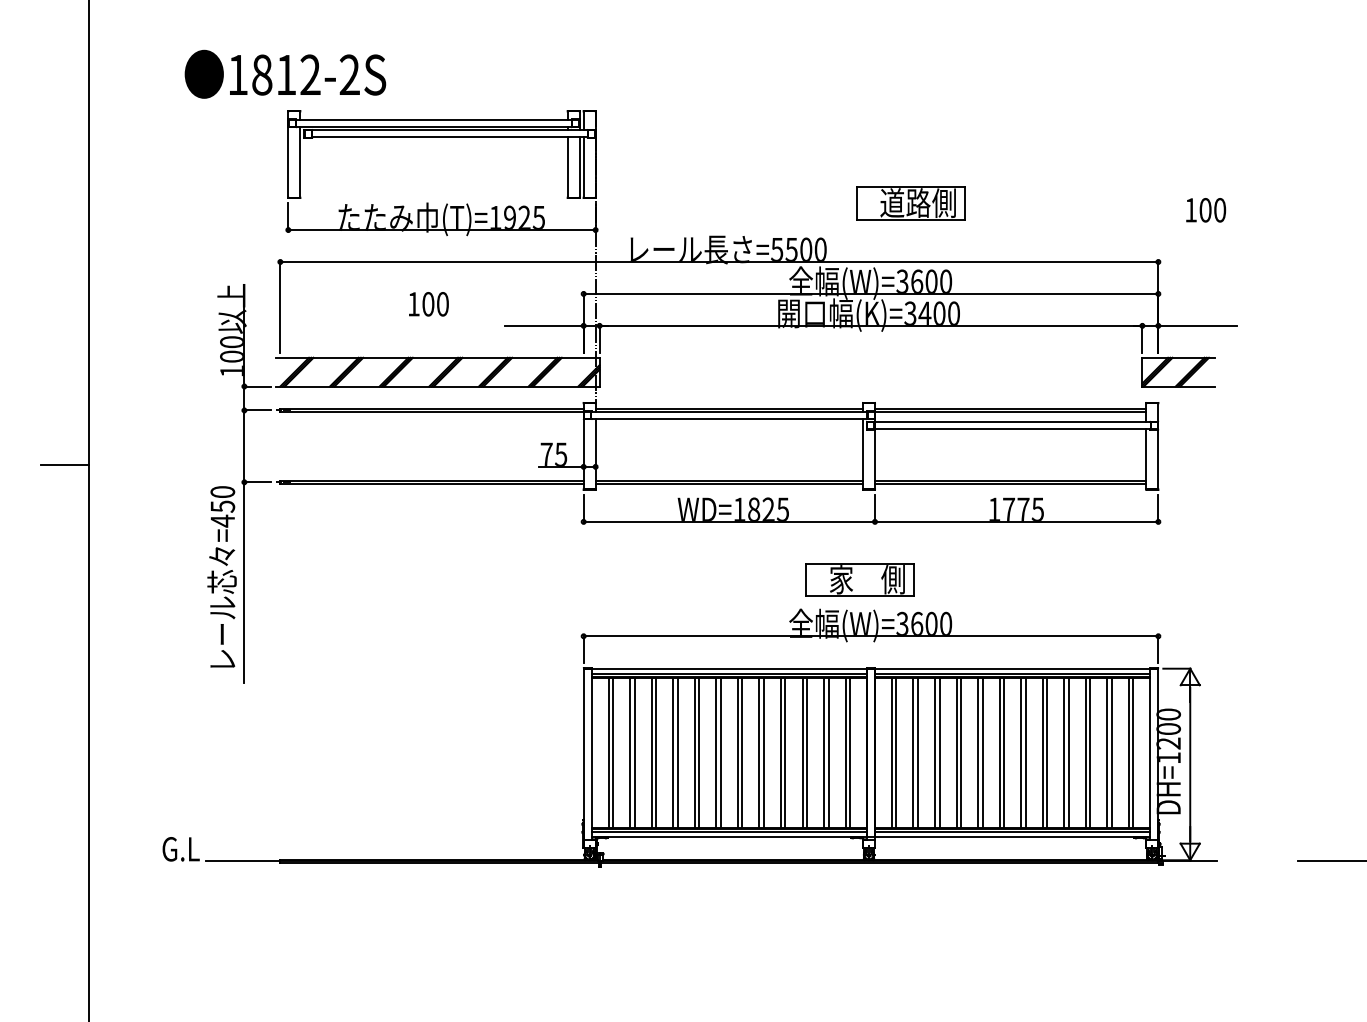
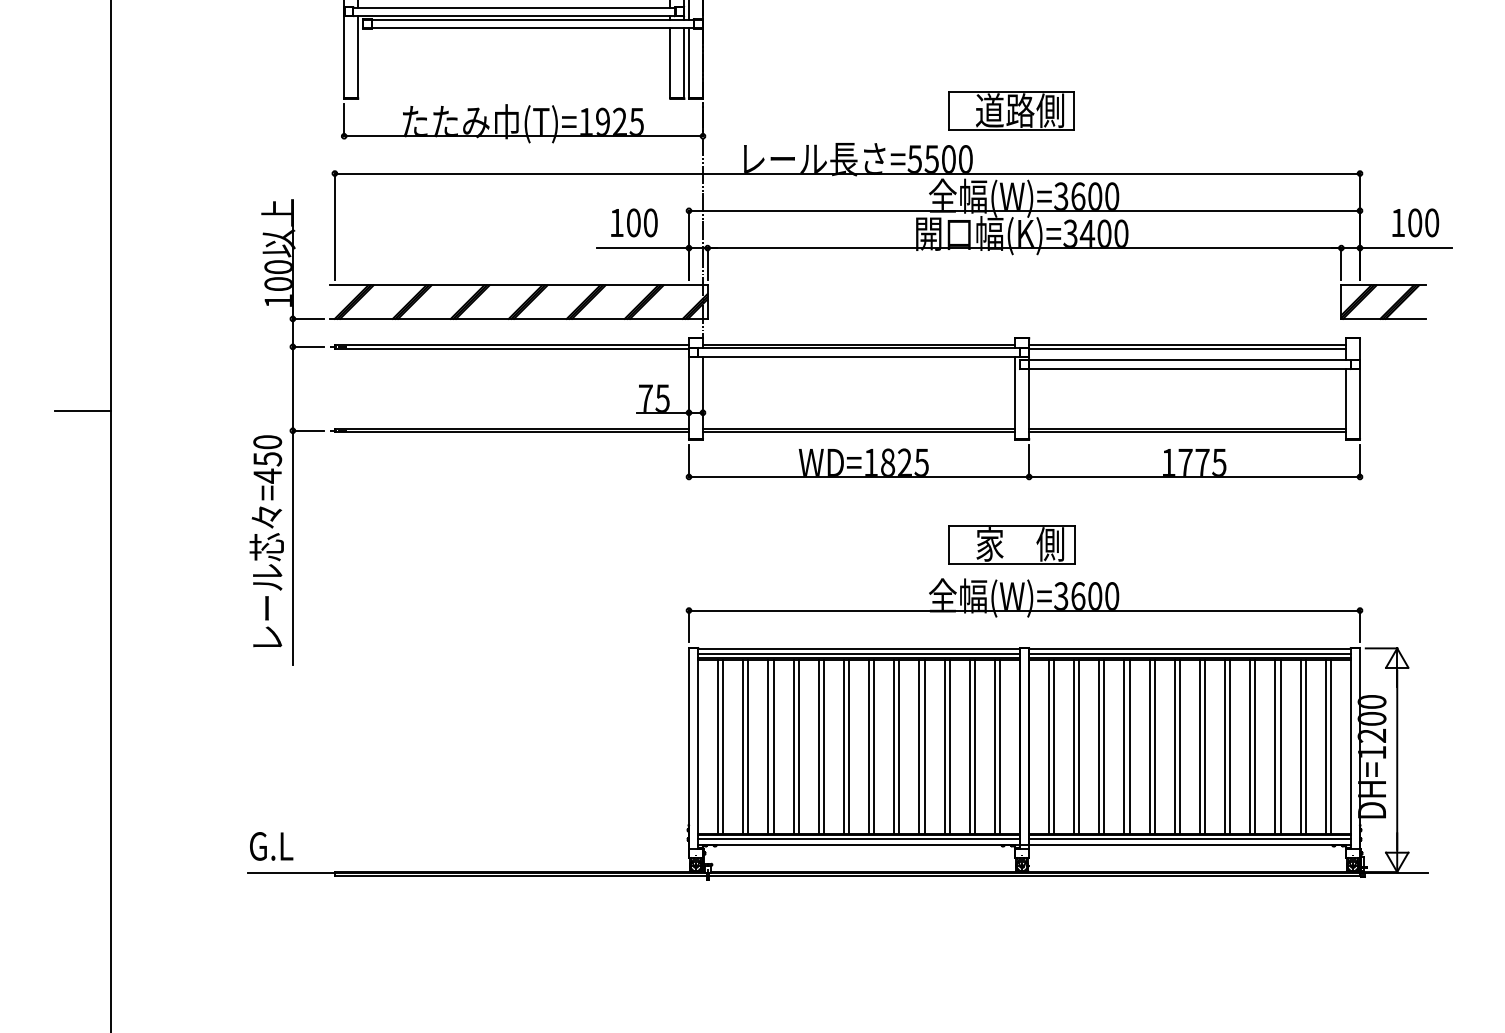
part: (910, 203) -> (1011, 111), moved
text: (1206, 210) -> (1416, 223), moved
text: (428, 304) -> (633, 223), moved
text: (180, 849) -> (270, 846), moved

